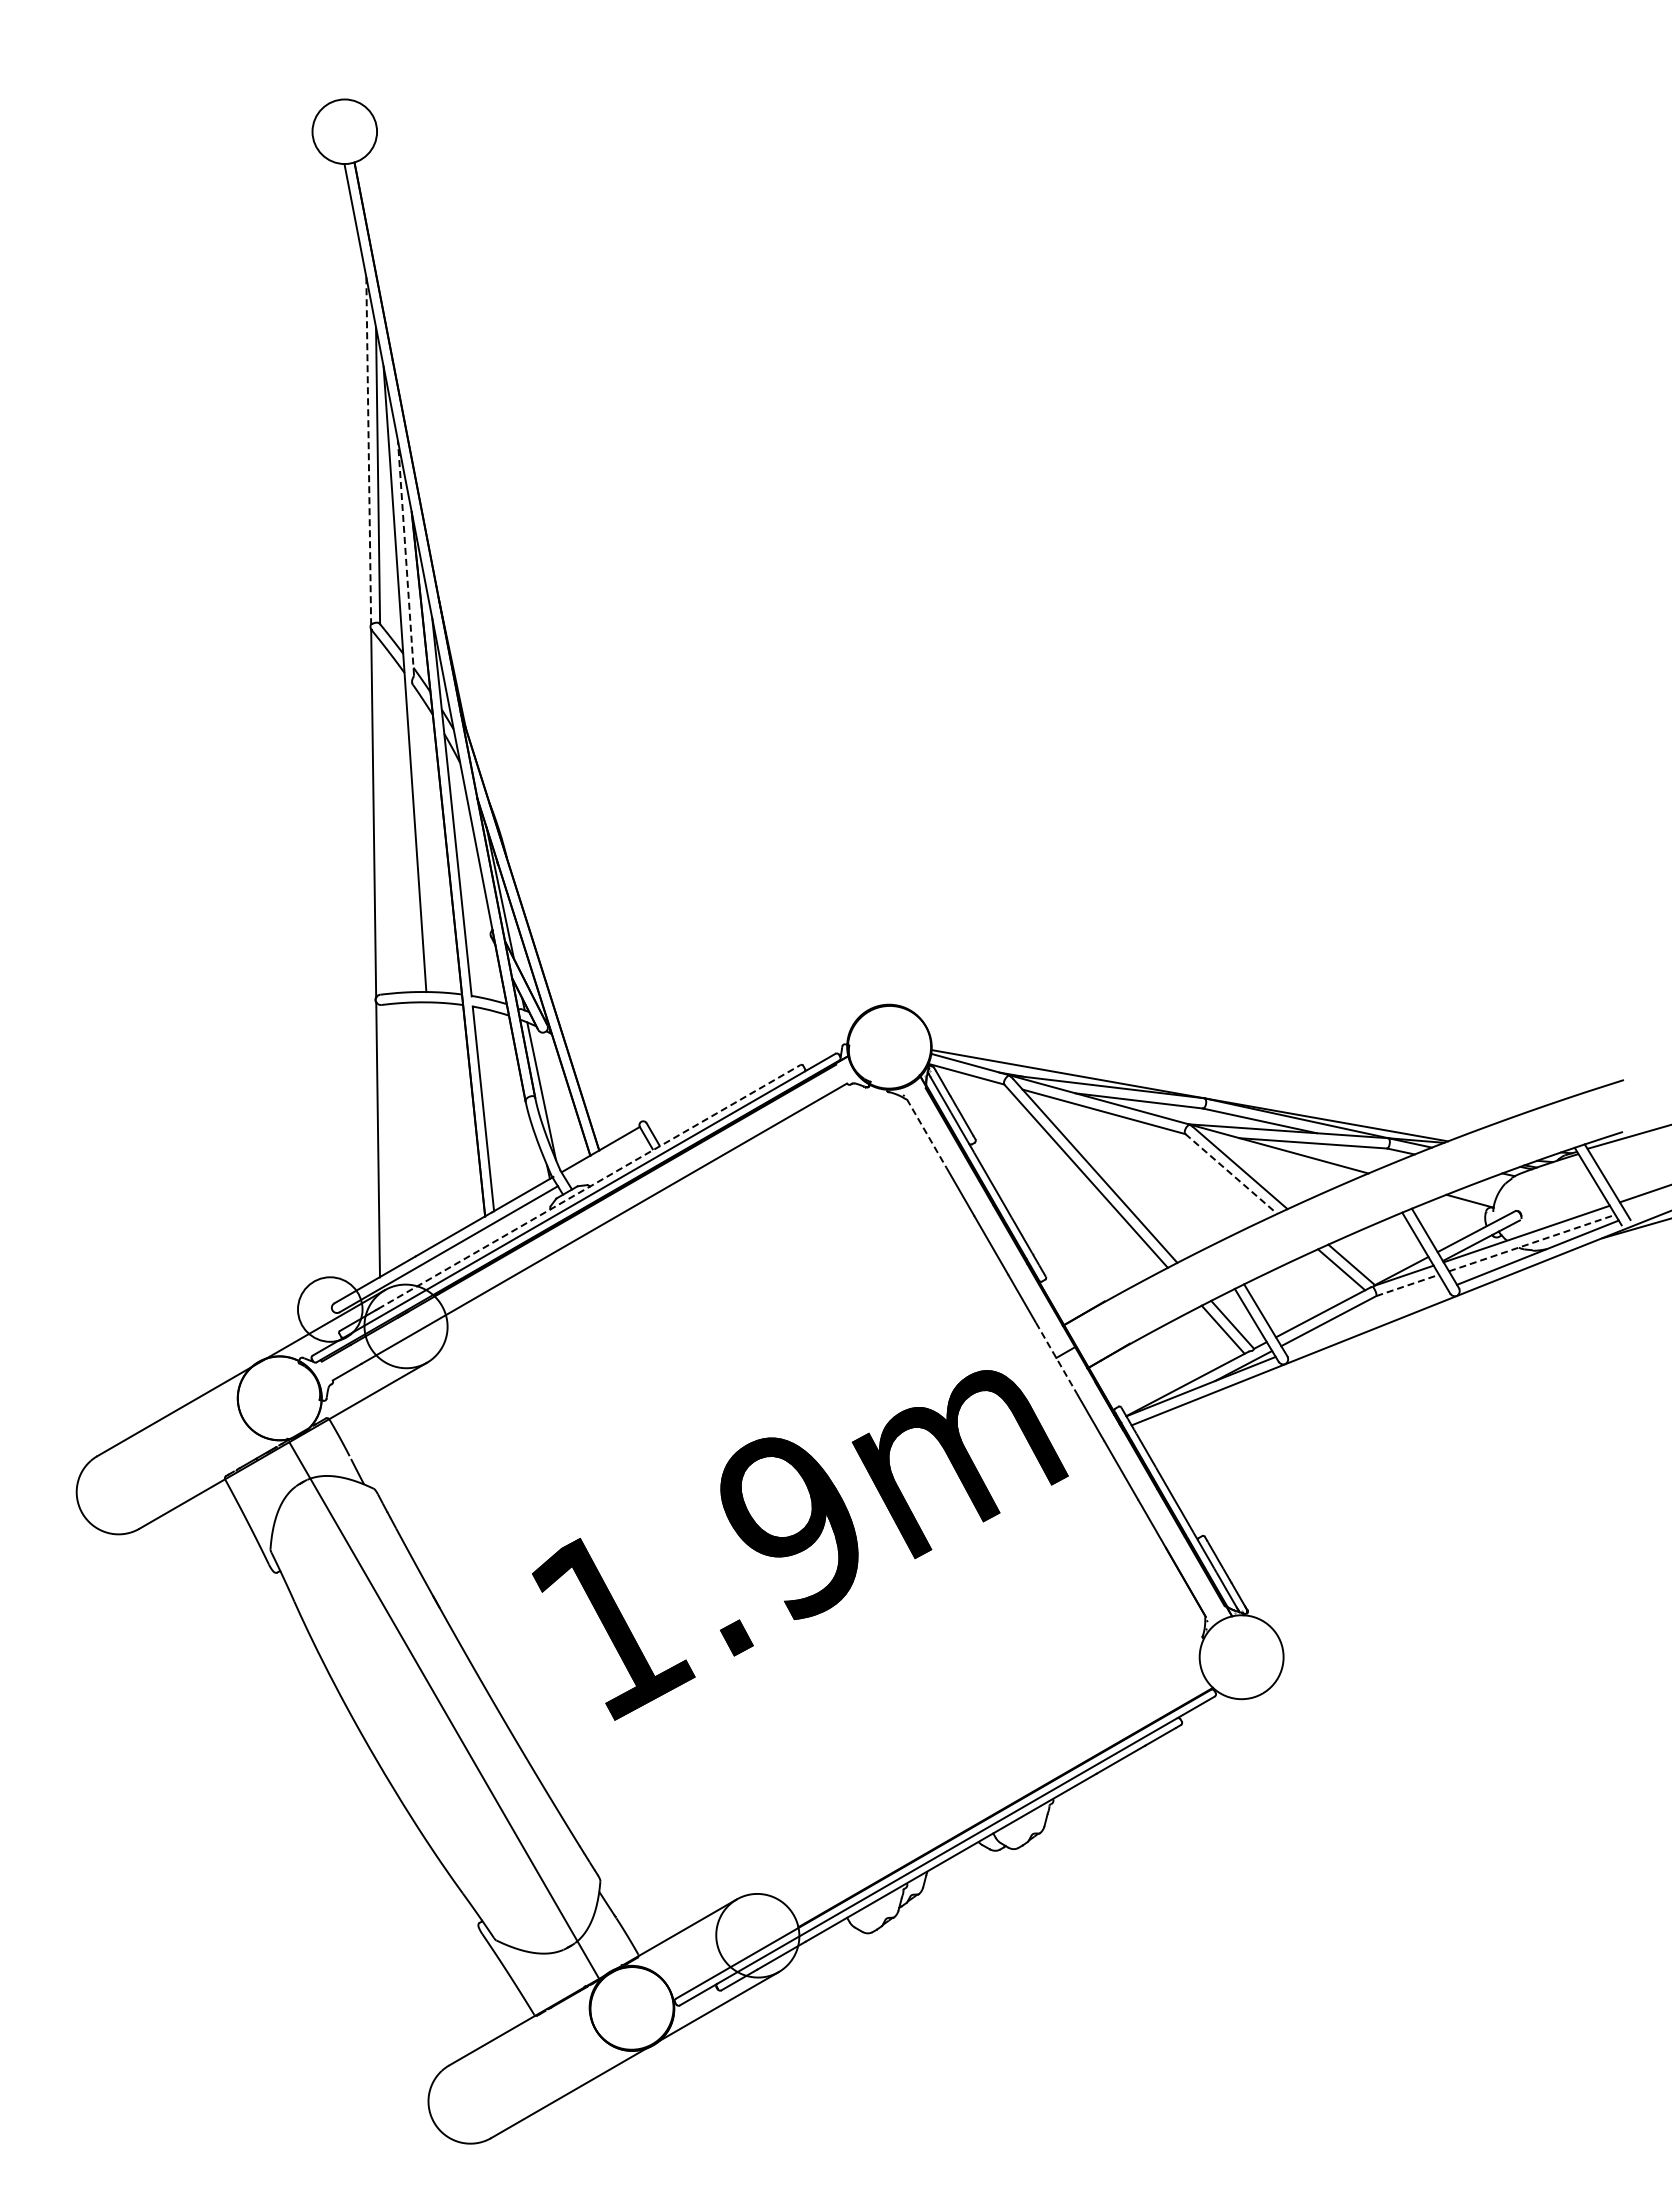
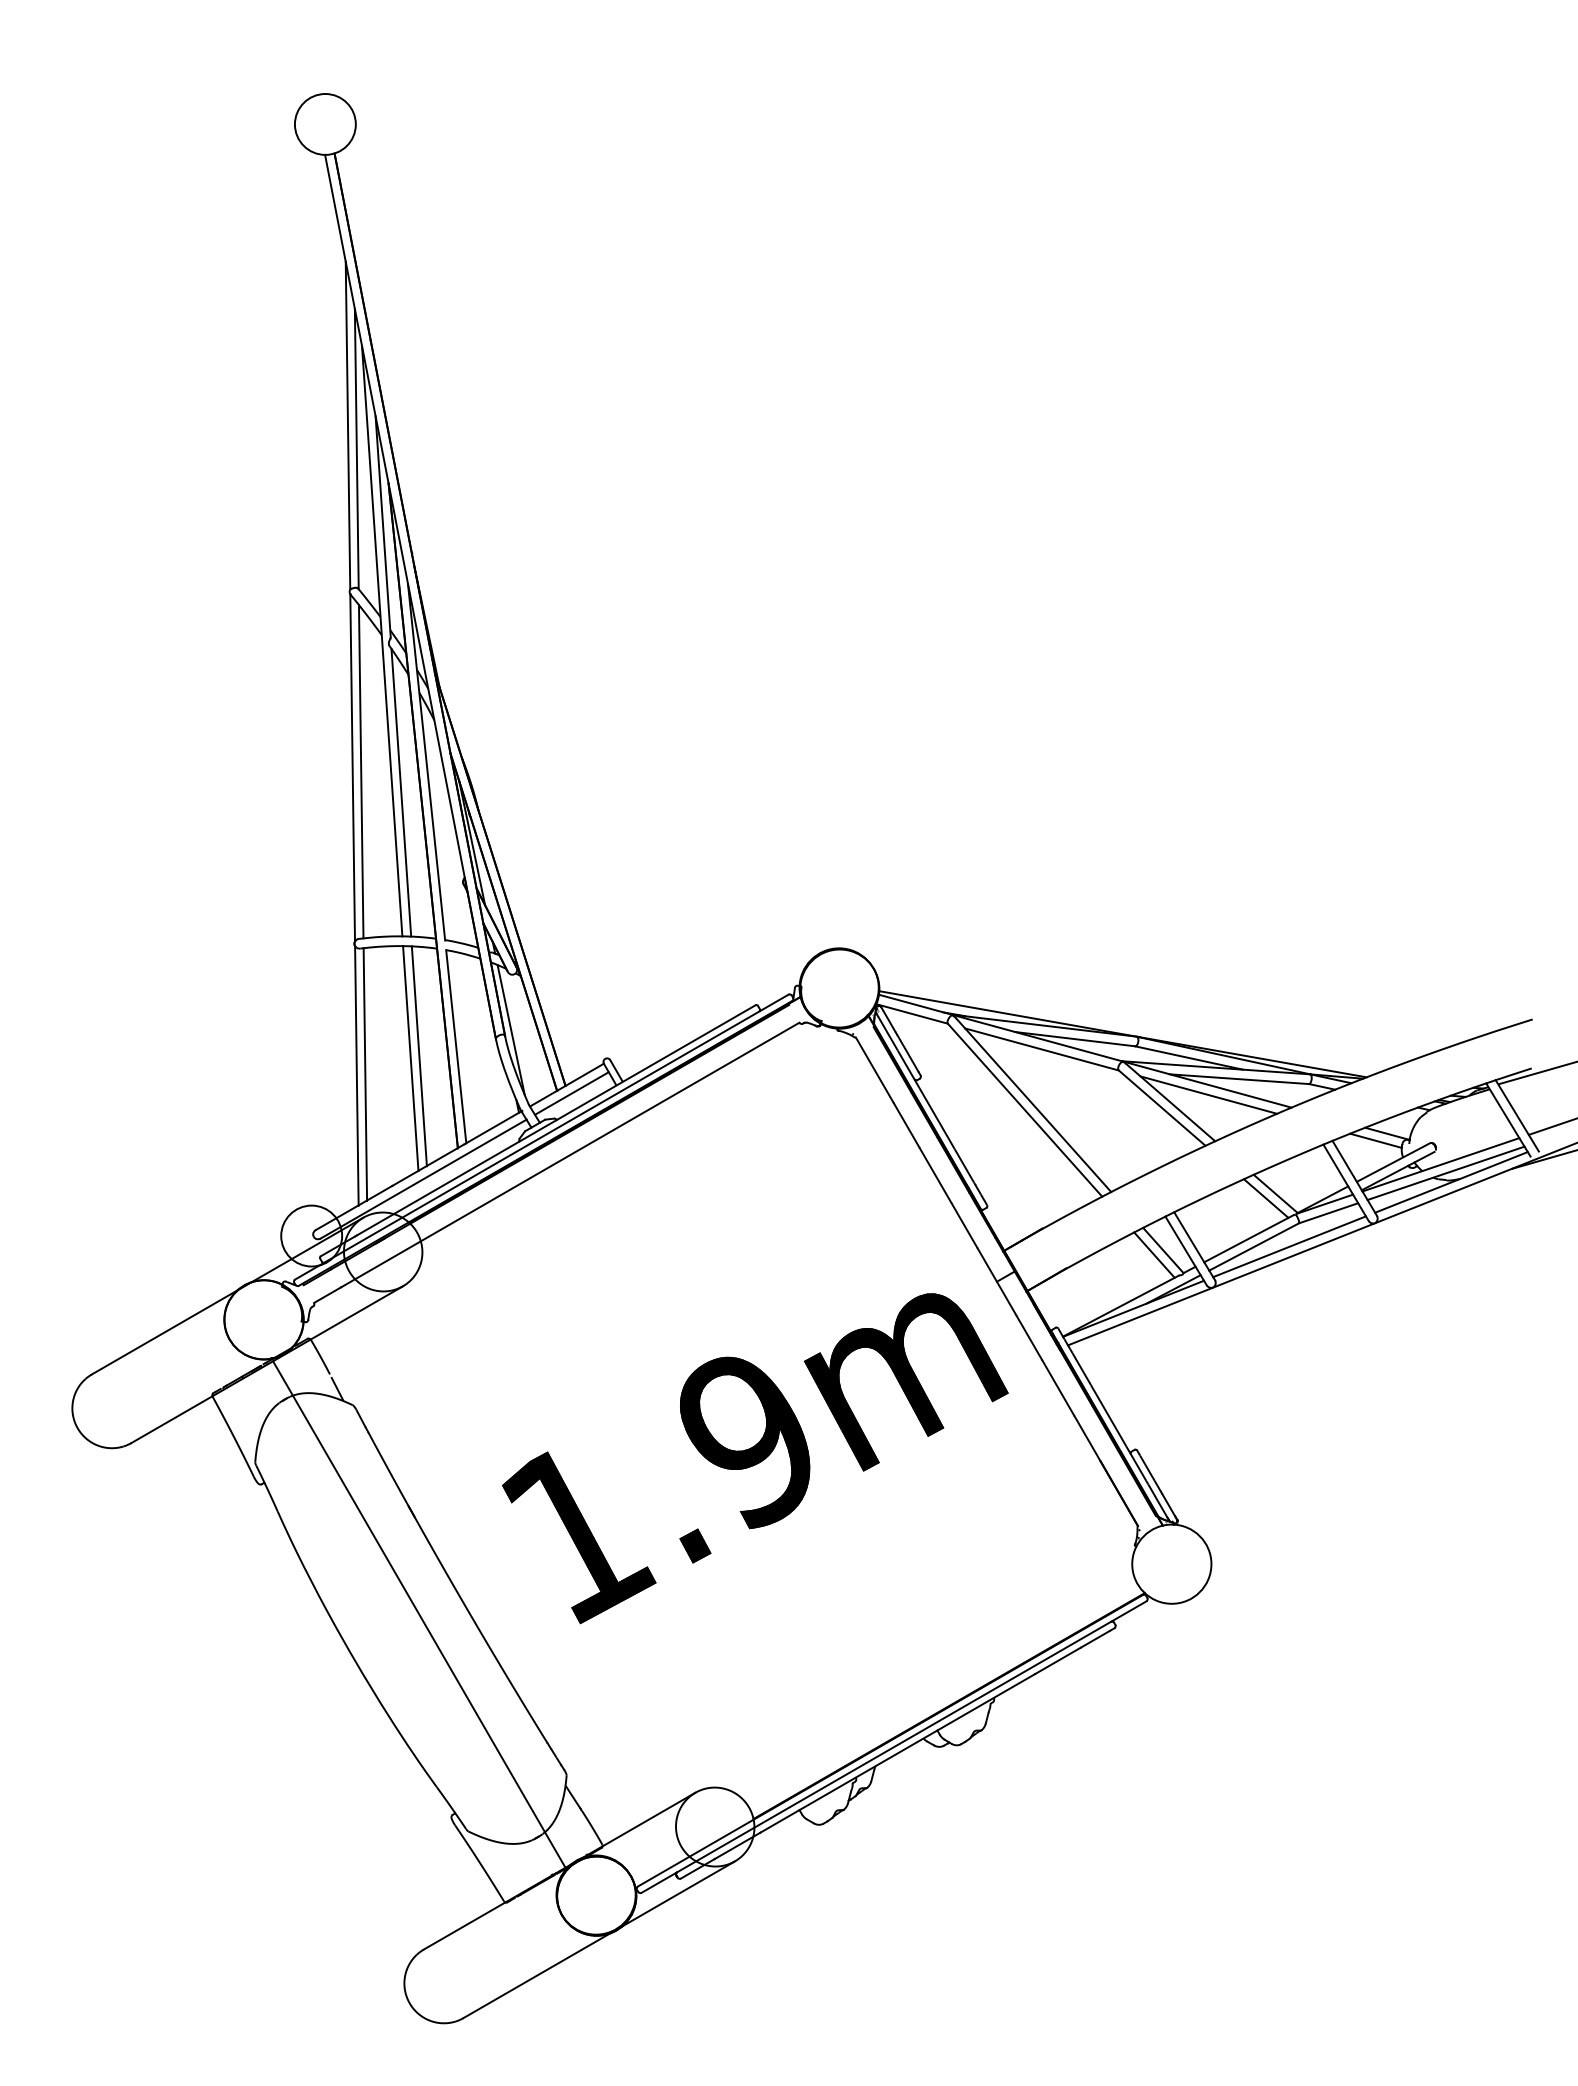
line: (368, 450) -> (347, 425), dashed -> solid
line: (406, 558) -> (383, 527), dashed -> solid
line: (382, 817) -> (360, 771), added
line: (424, 839) -> (400, 792), added
line: (444, 1118) -> (419, 1055), added
line: (435, 1121) -> (411, 1058), added
line: (926, 1133) -> (874, 1069), dashed -> solid
line: (386, 1138) -> (364, 1074), added
line: (606, 1157) -> (572, 1092), added
line: (1280, 1160) -> (1208, 1095), added
line: (1231, 1173) -> (1162, 1107), dashed -> solid
line: (589, 1186) -> (556, 1119), dashed -> solid
line: (1457, 1208) -> (1375, 1140), added
line: (1532, 1243) -> (1446, 1173), dashed -> solid
line: (1408, 1285) -> (1329, 1213), dashed -> solid
line: (1366, 1320) -> (1289, 1246), added
line: (1056, 1358) -> (997, 1282), dashed -> solid

